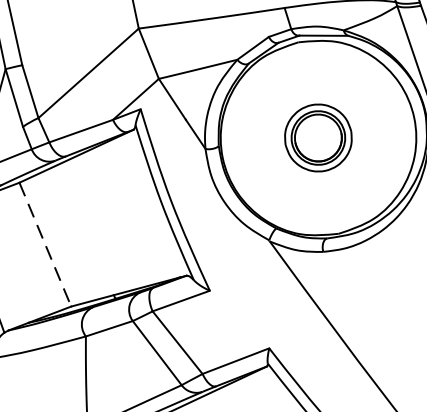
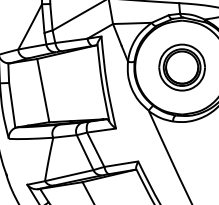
part: (317, 138) -> (181, 67), size x1.43
line: (46, 246) -> (43, 91), dashed -> solid

